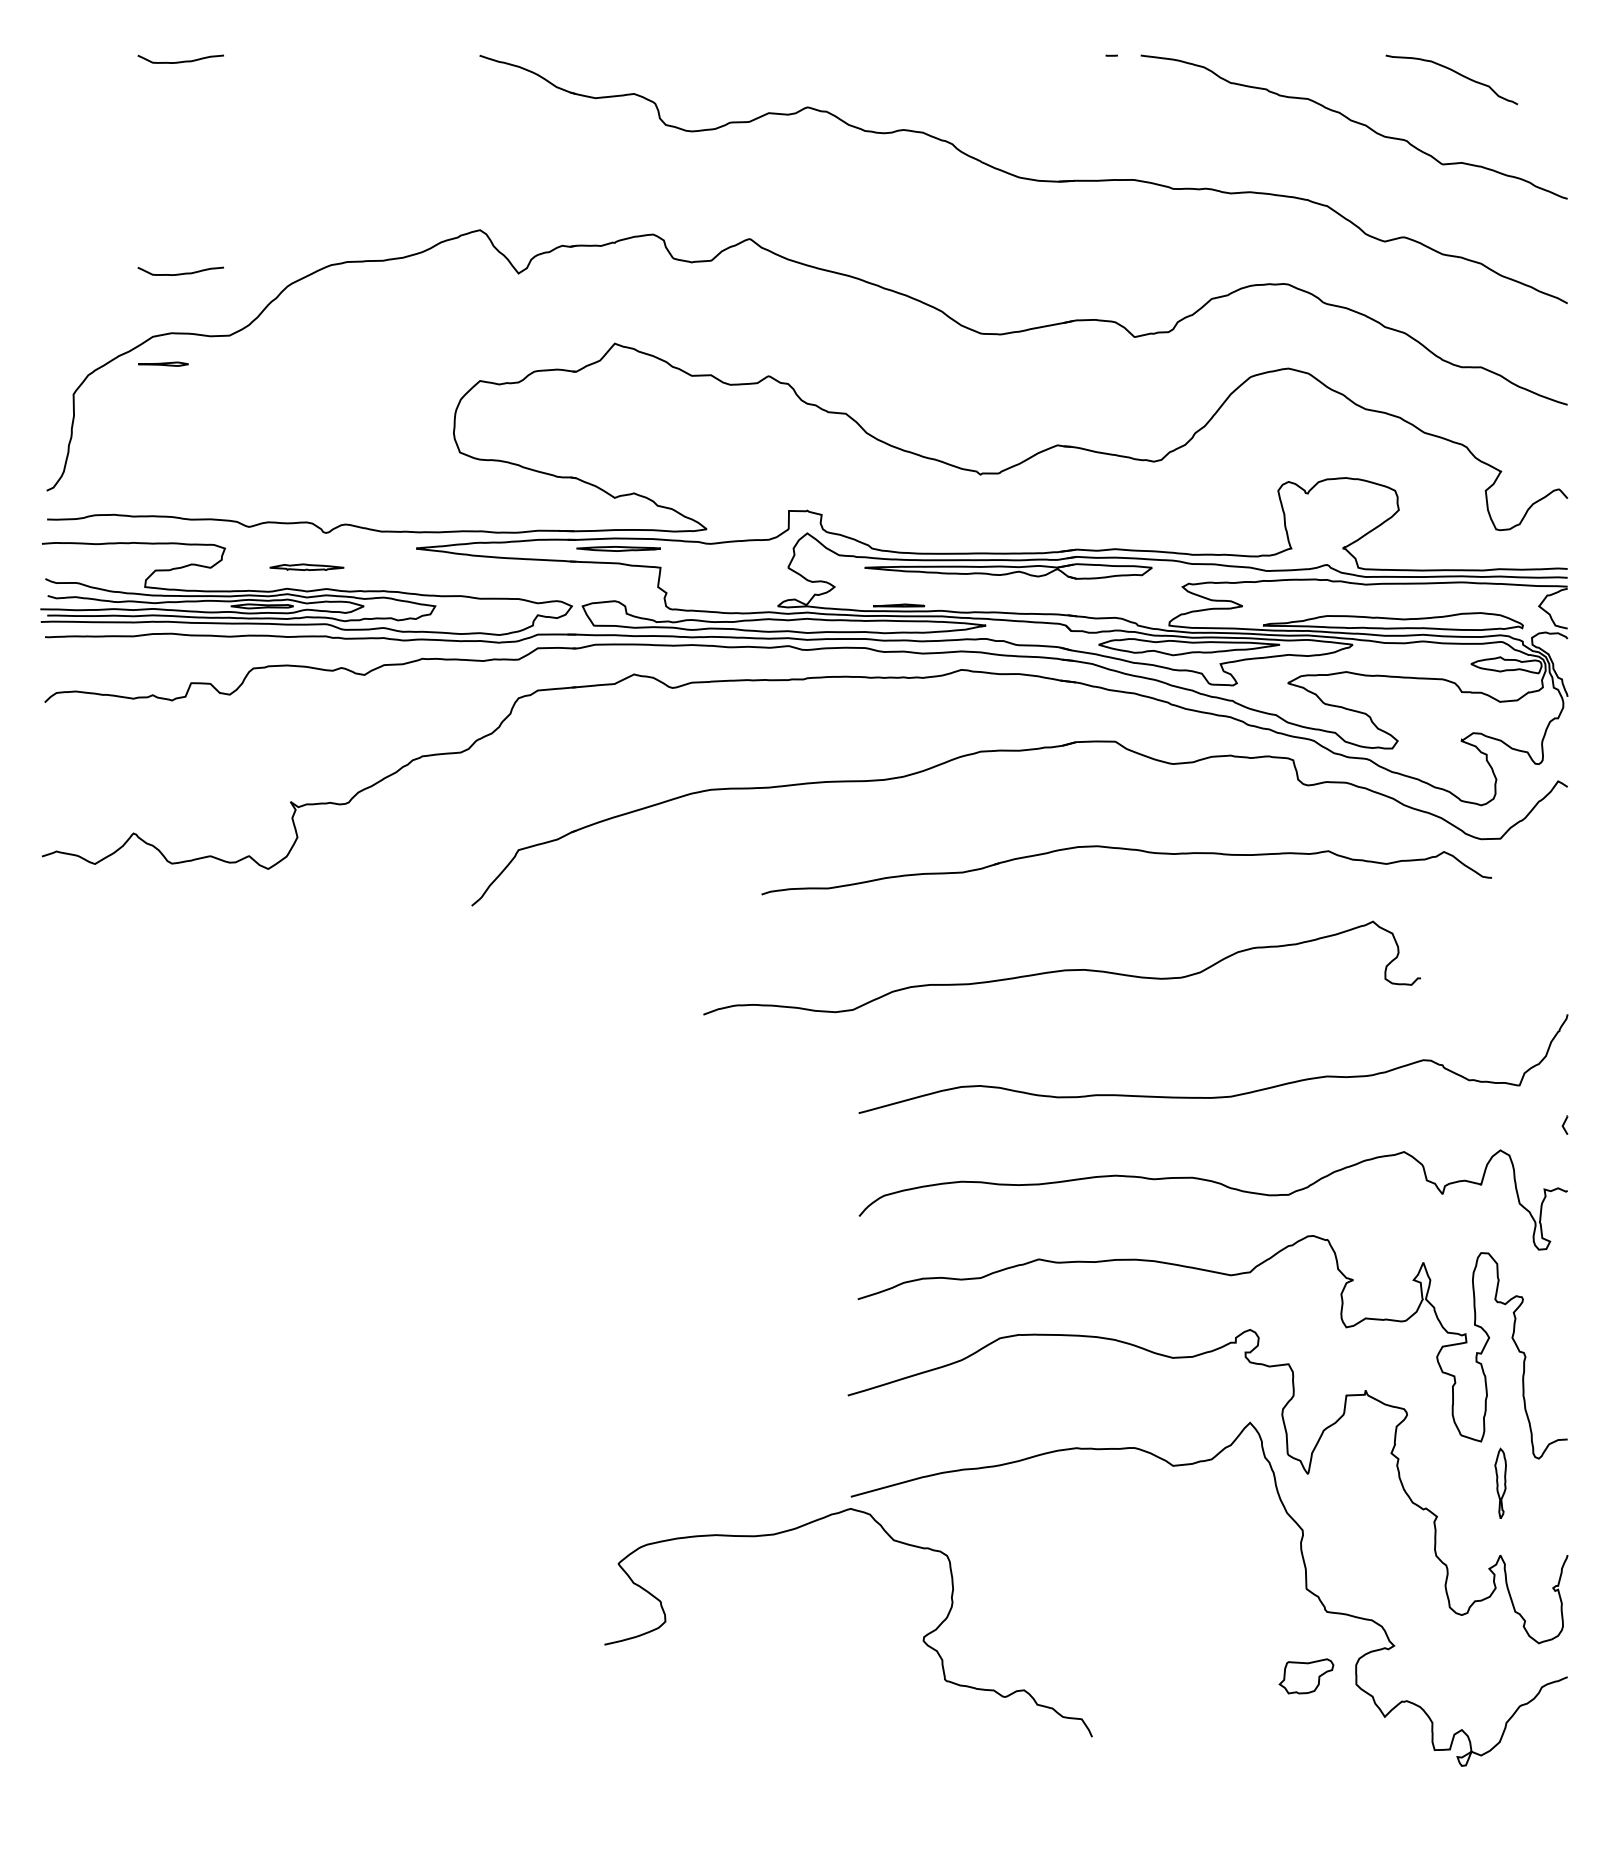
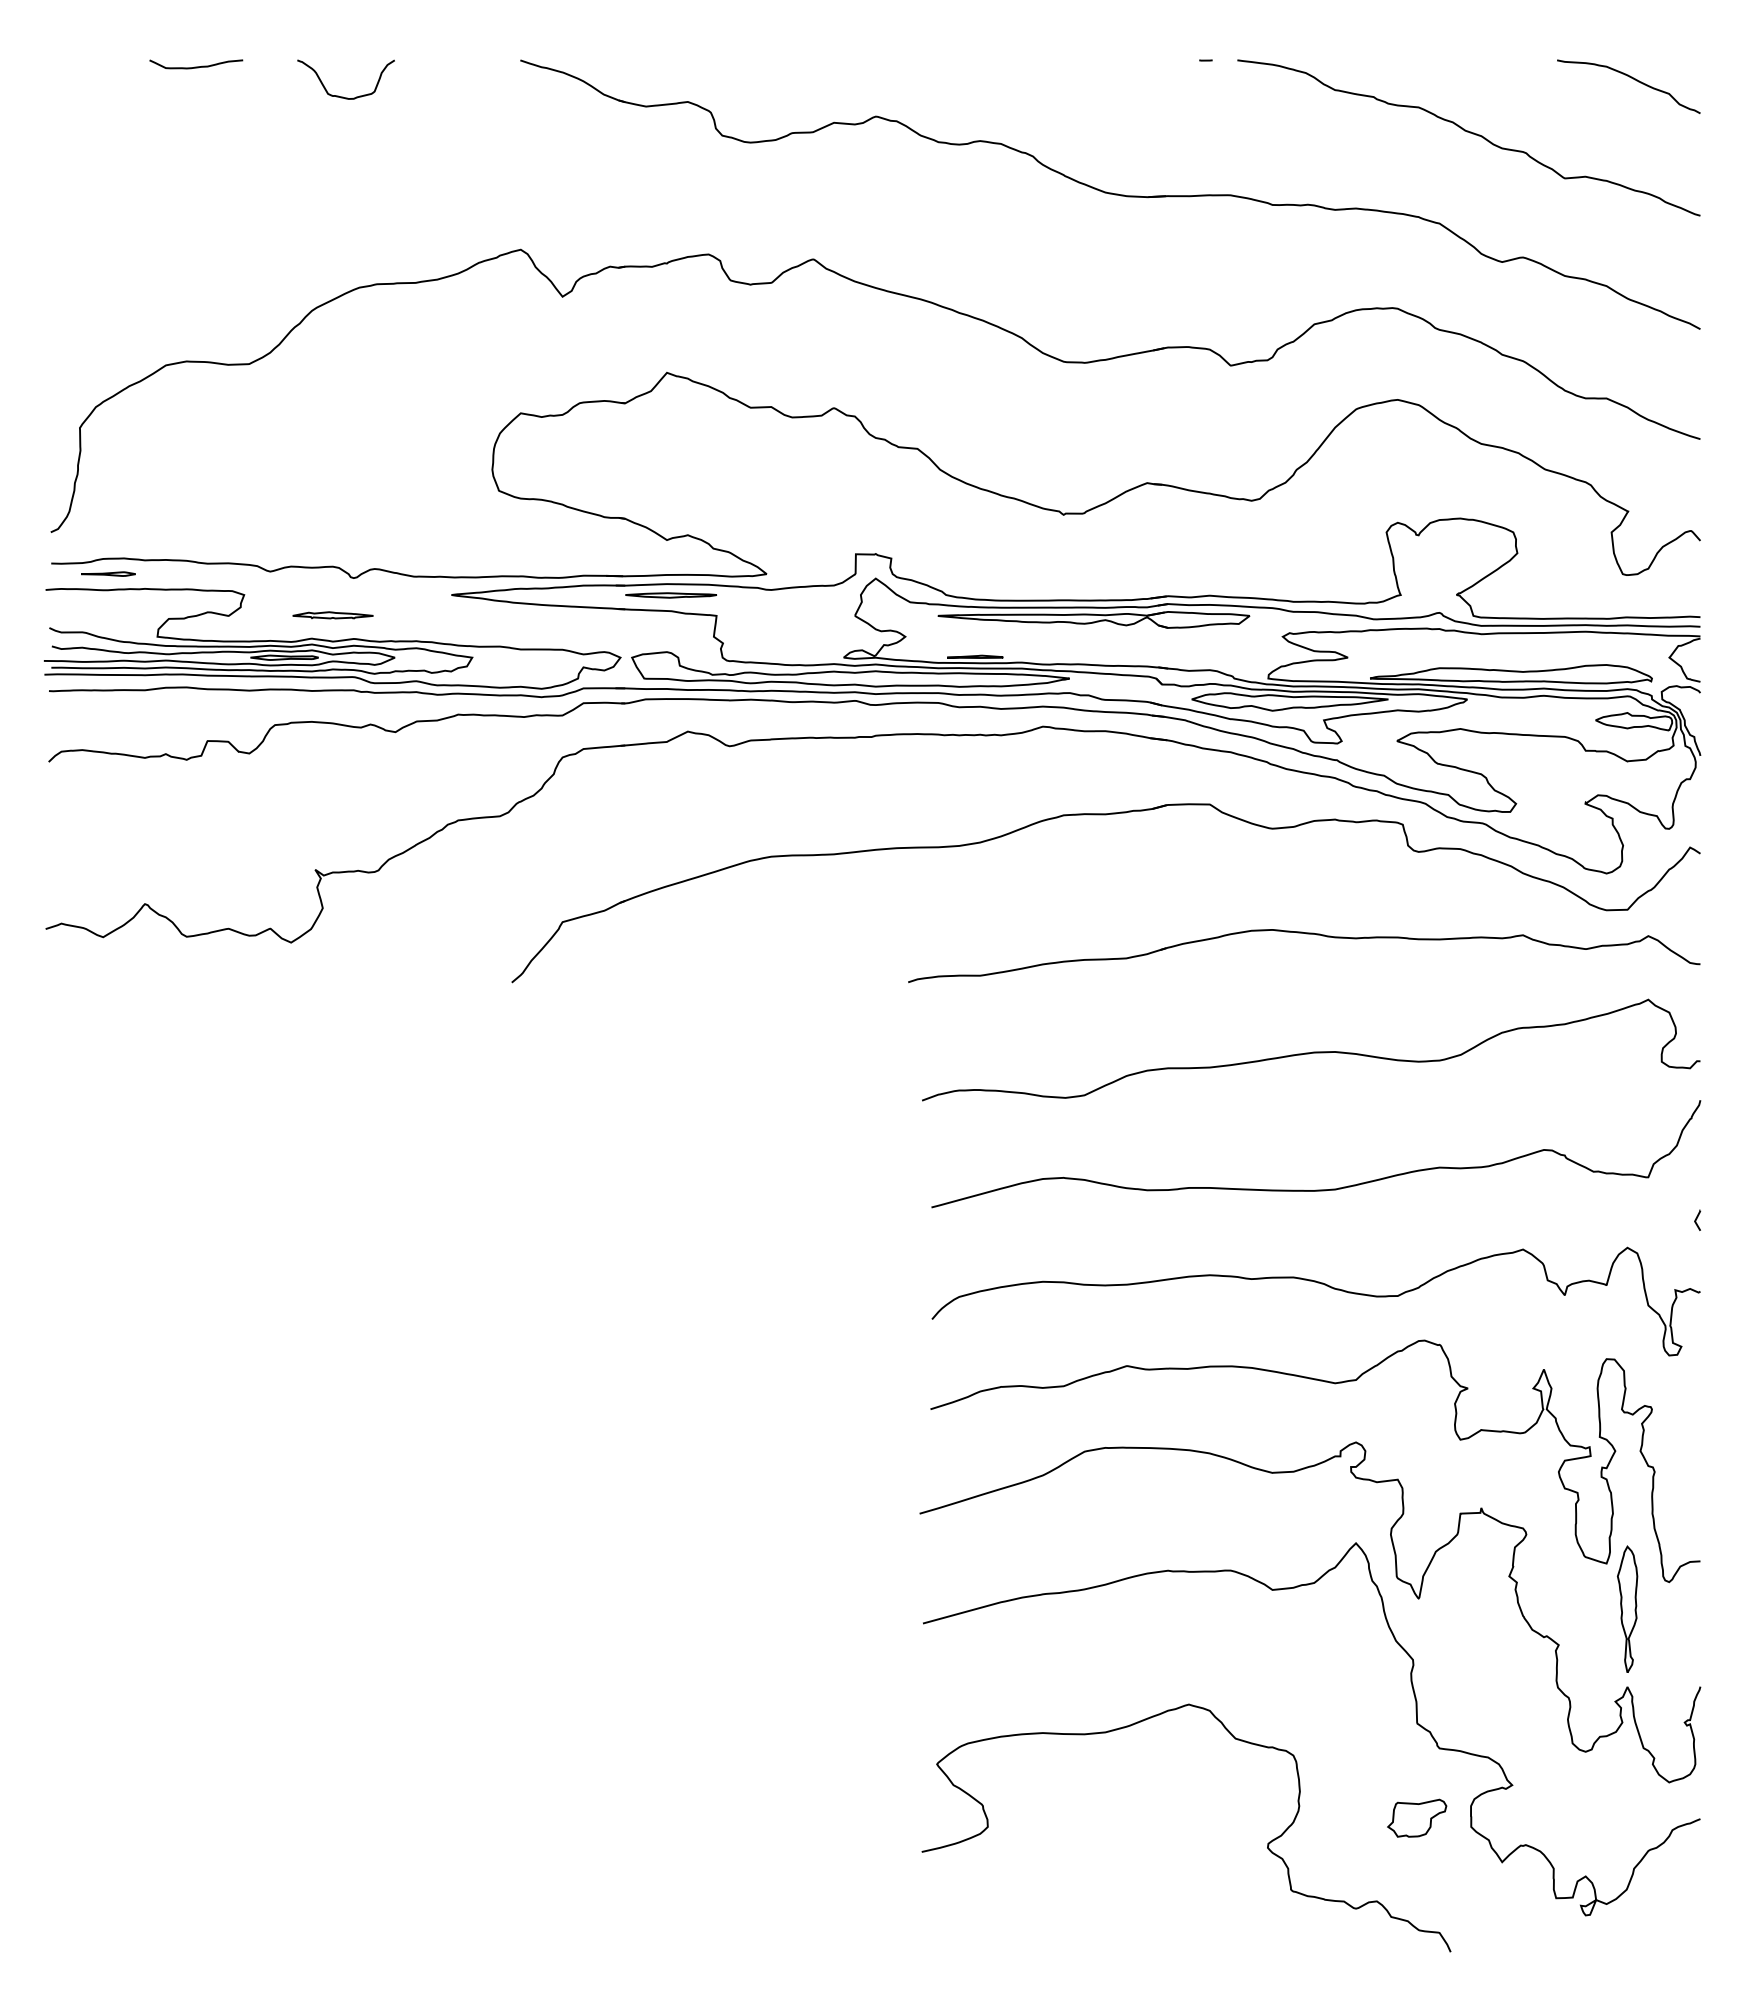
curve: (1457, 74) -> (1634, 80), moved
curve: (316, 88) -> (343, 96), added
curve: (181, 273) -> (196, 296), removed
part: (163, 363) -> (108, 573), moved
part: (1128, 850) -> (1306, 934), moved
curve: (1063, 969) -> (1312, 1051), moved
part: (1500, 1482) -> (1627, 1608), size x1.67
curve: (923, 1636) -> (1267, 1843), moved

